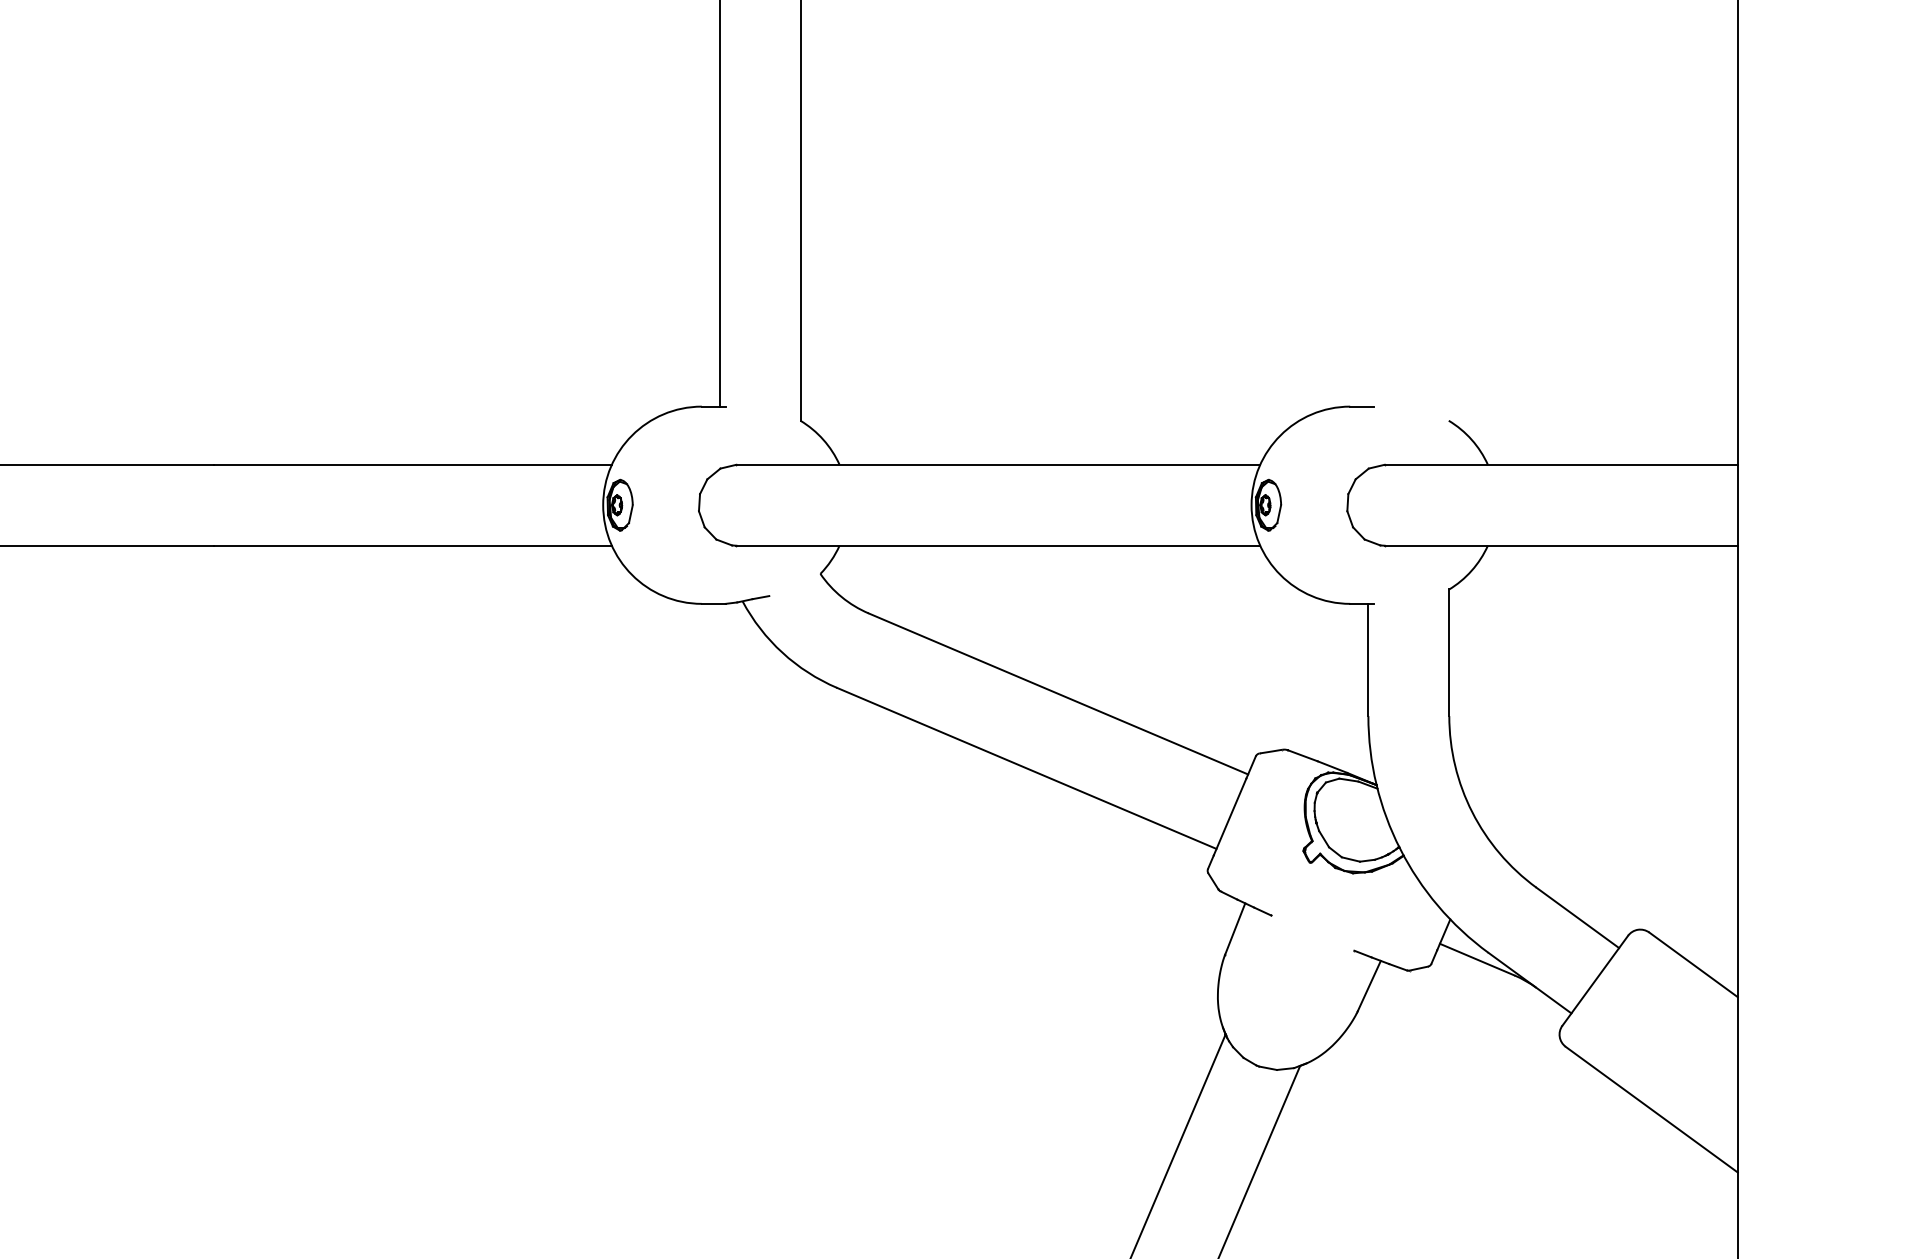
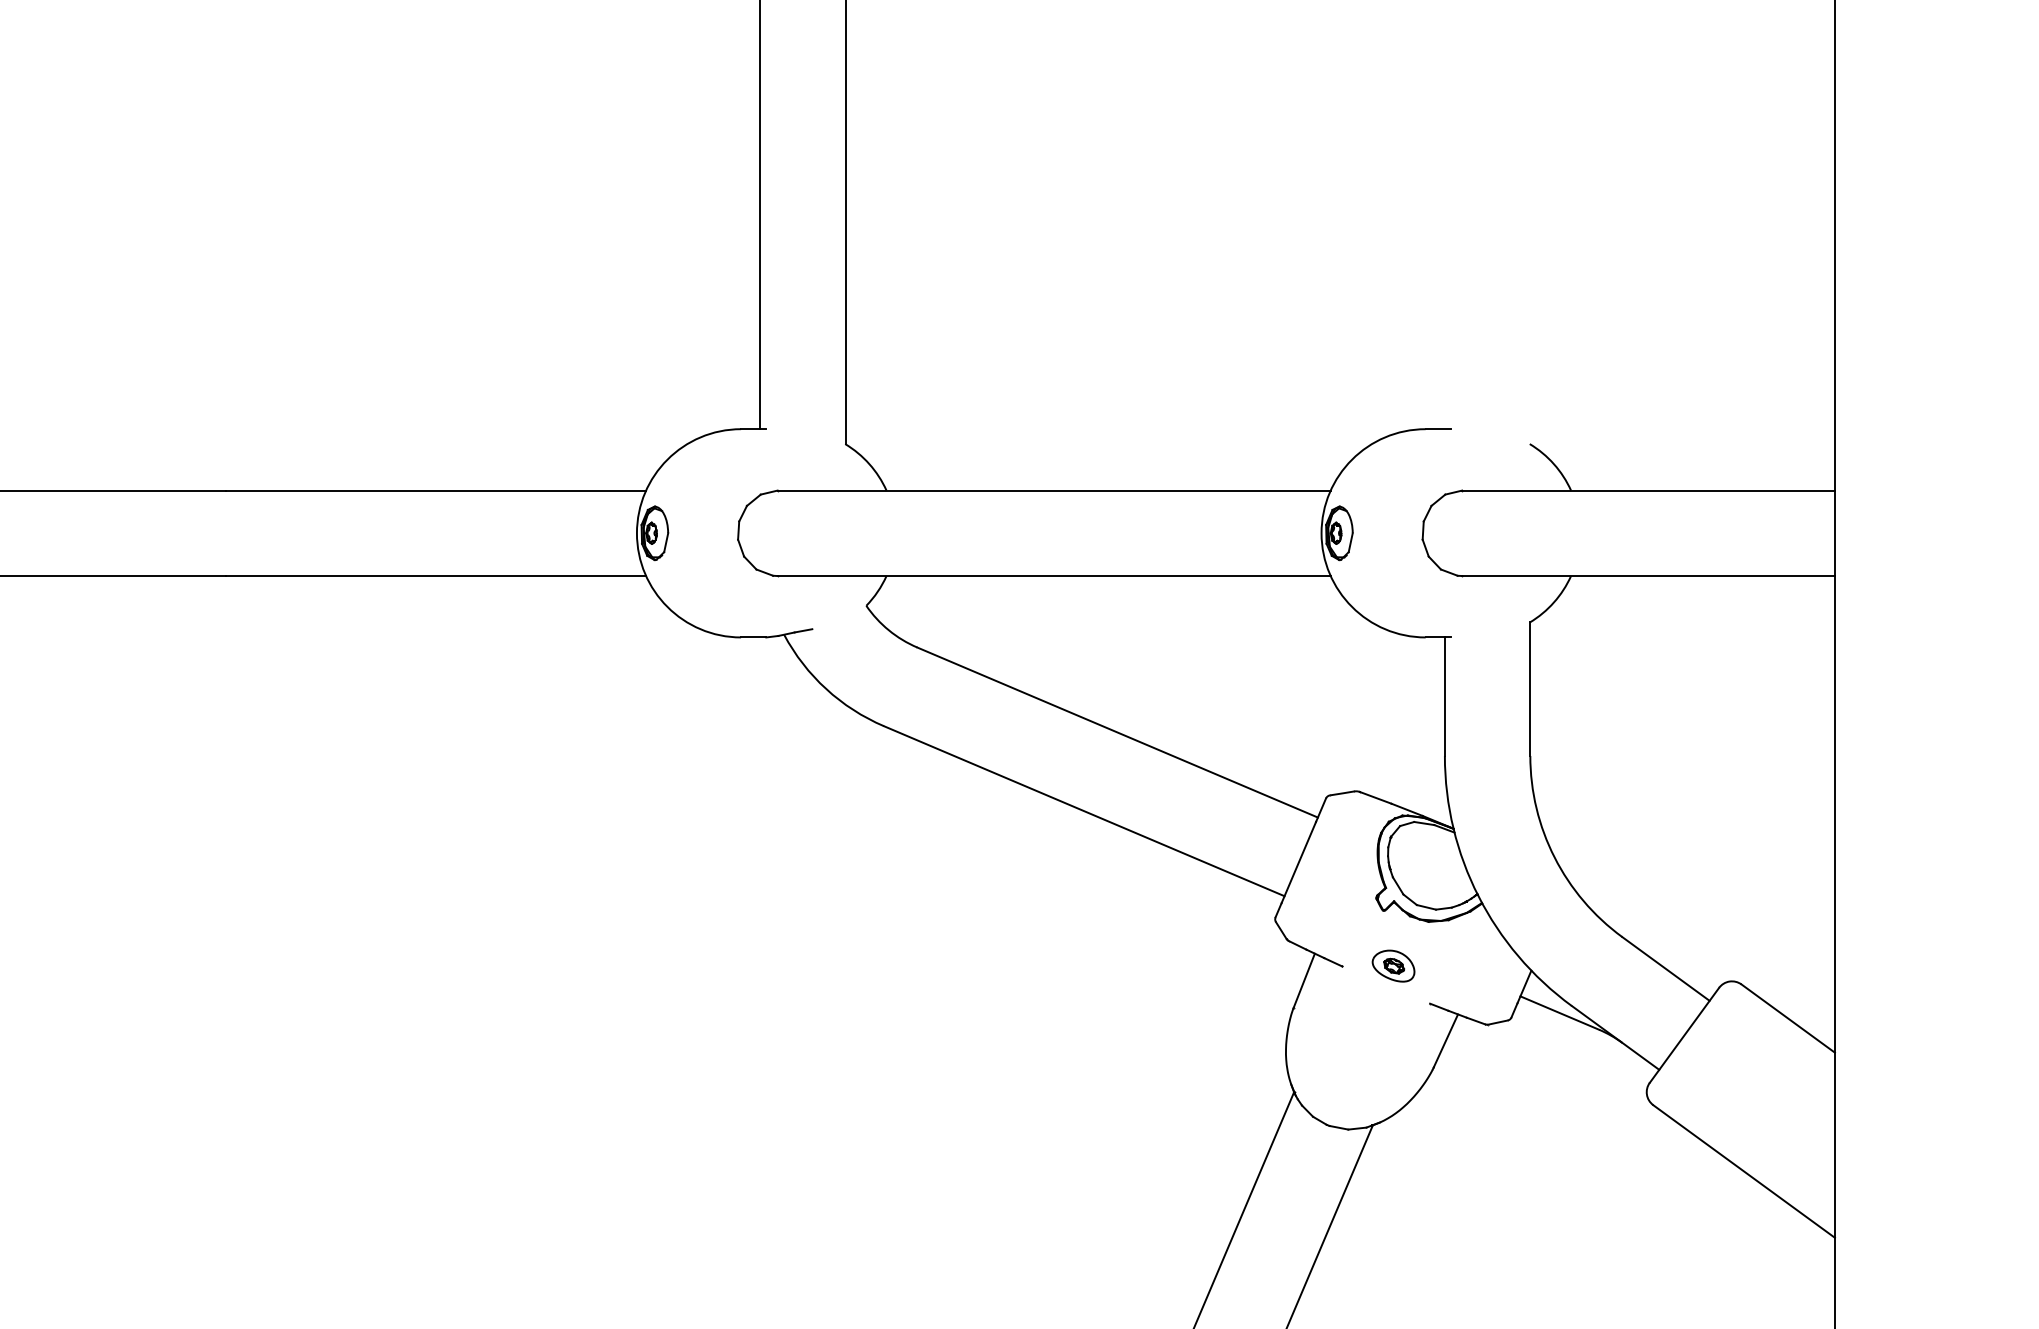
part: (1319, 914) -> (1393, 965), added

